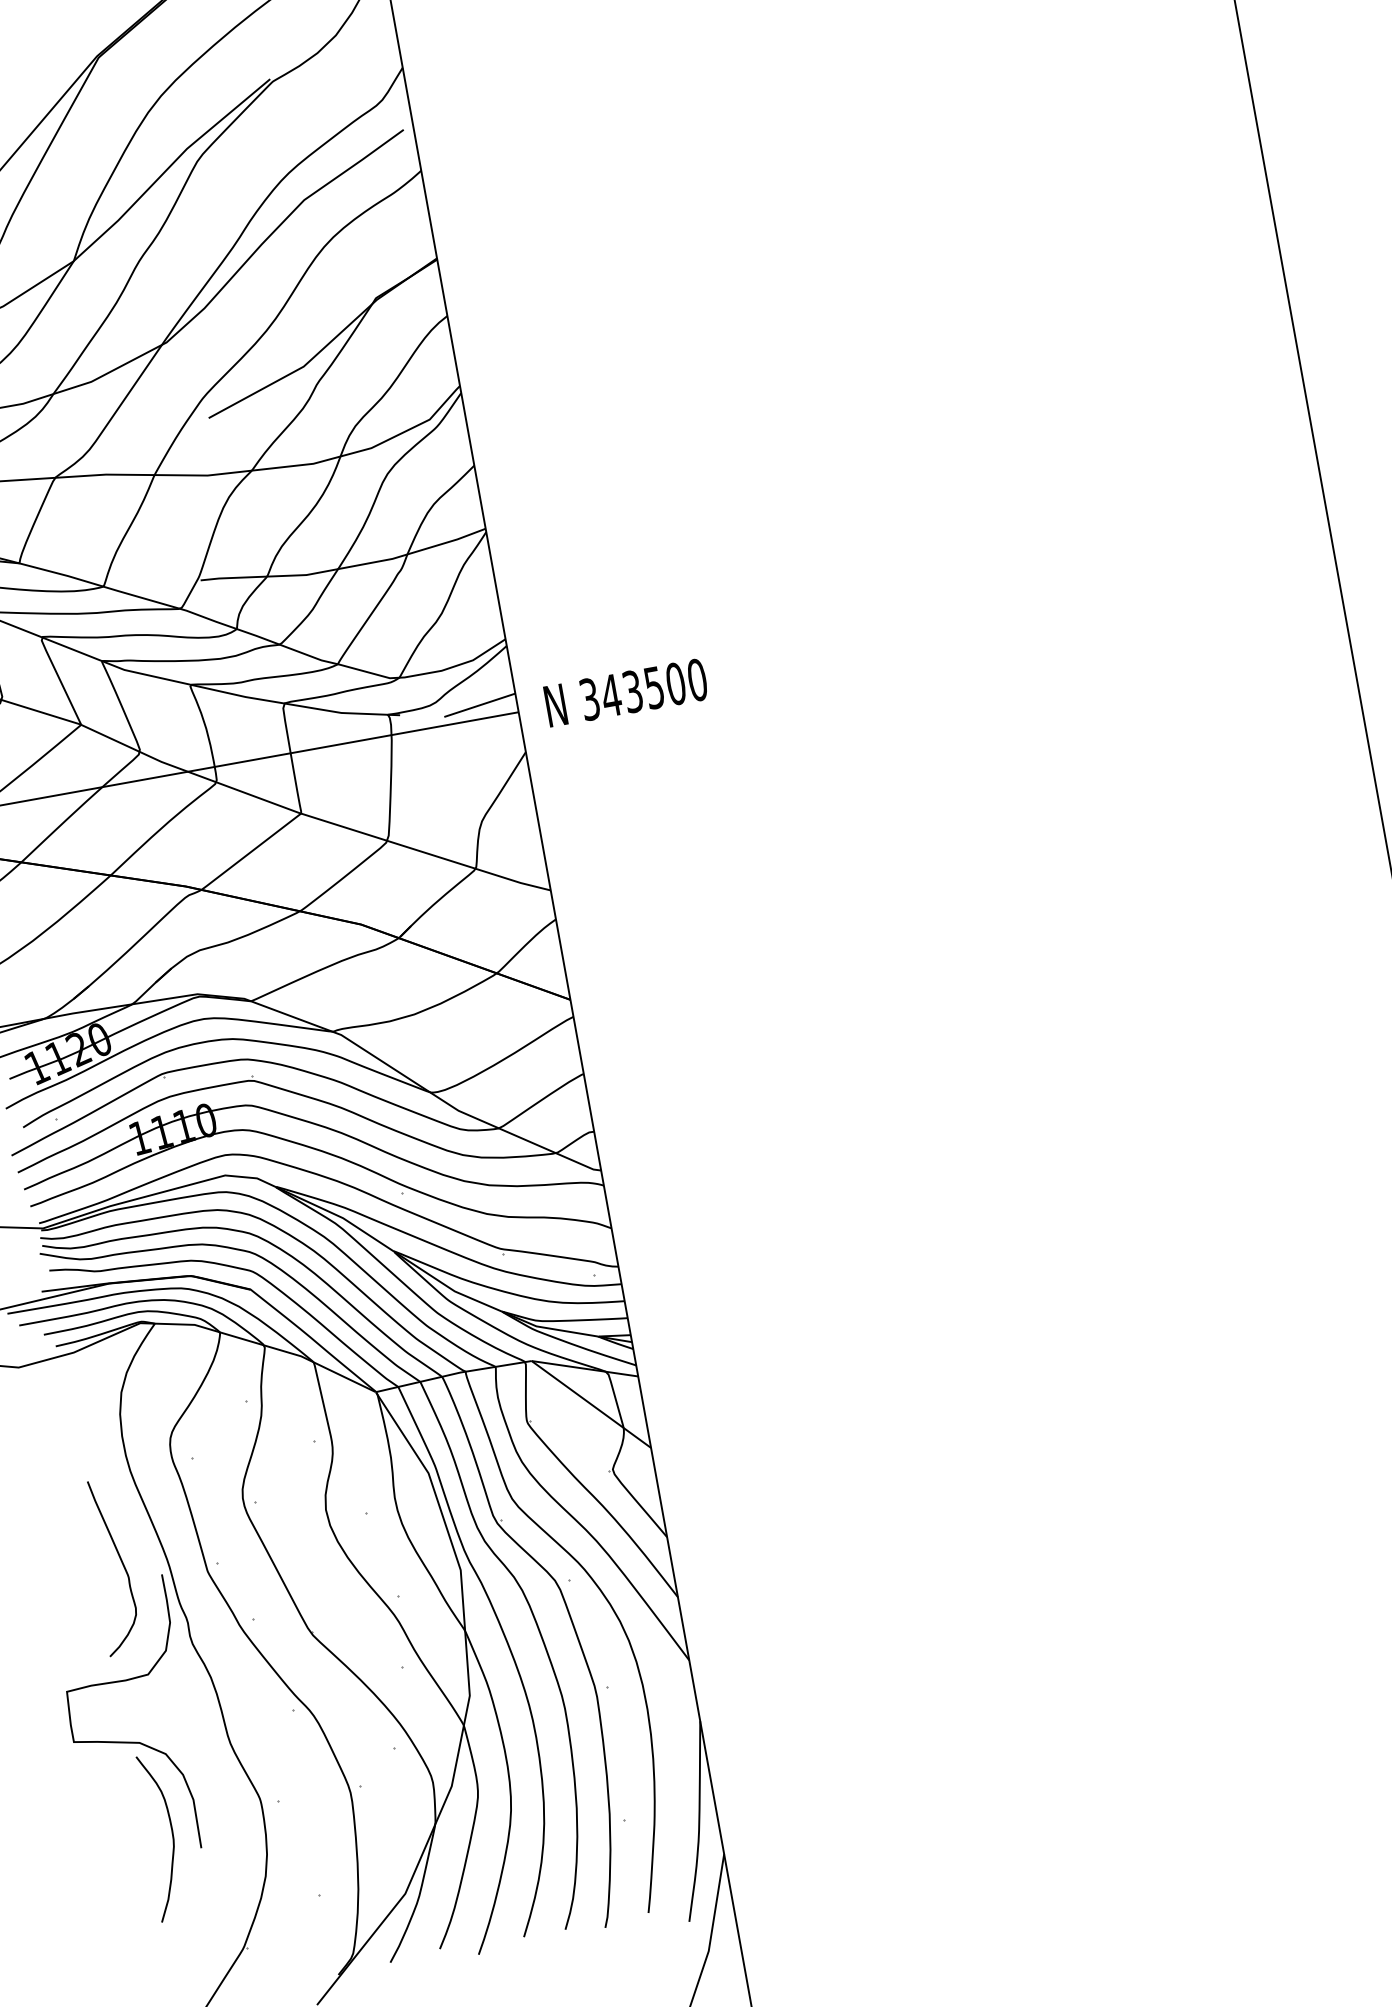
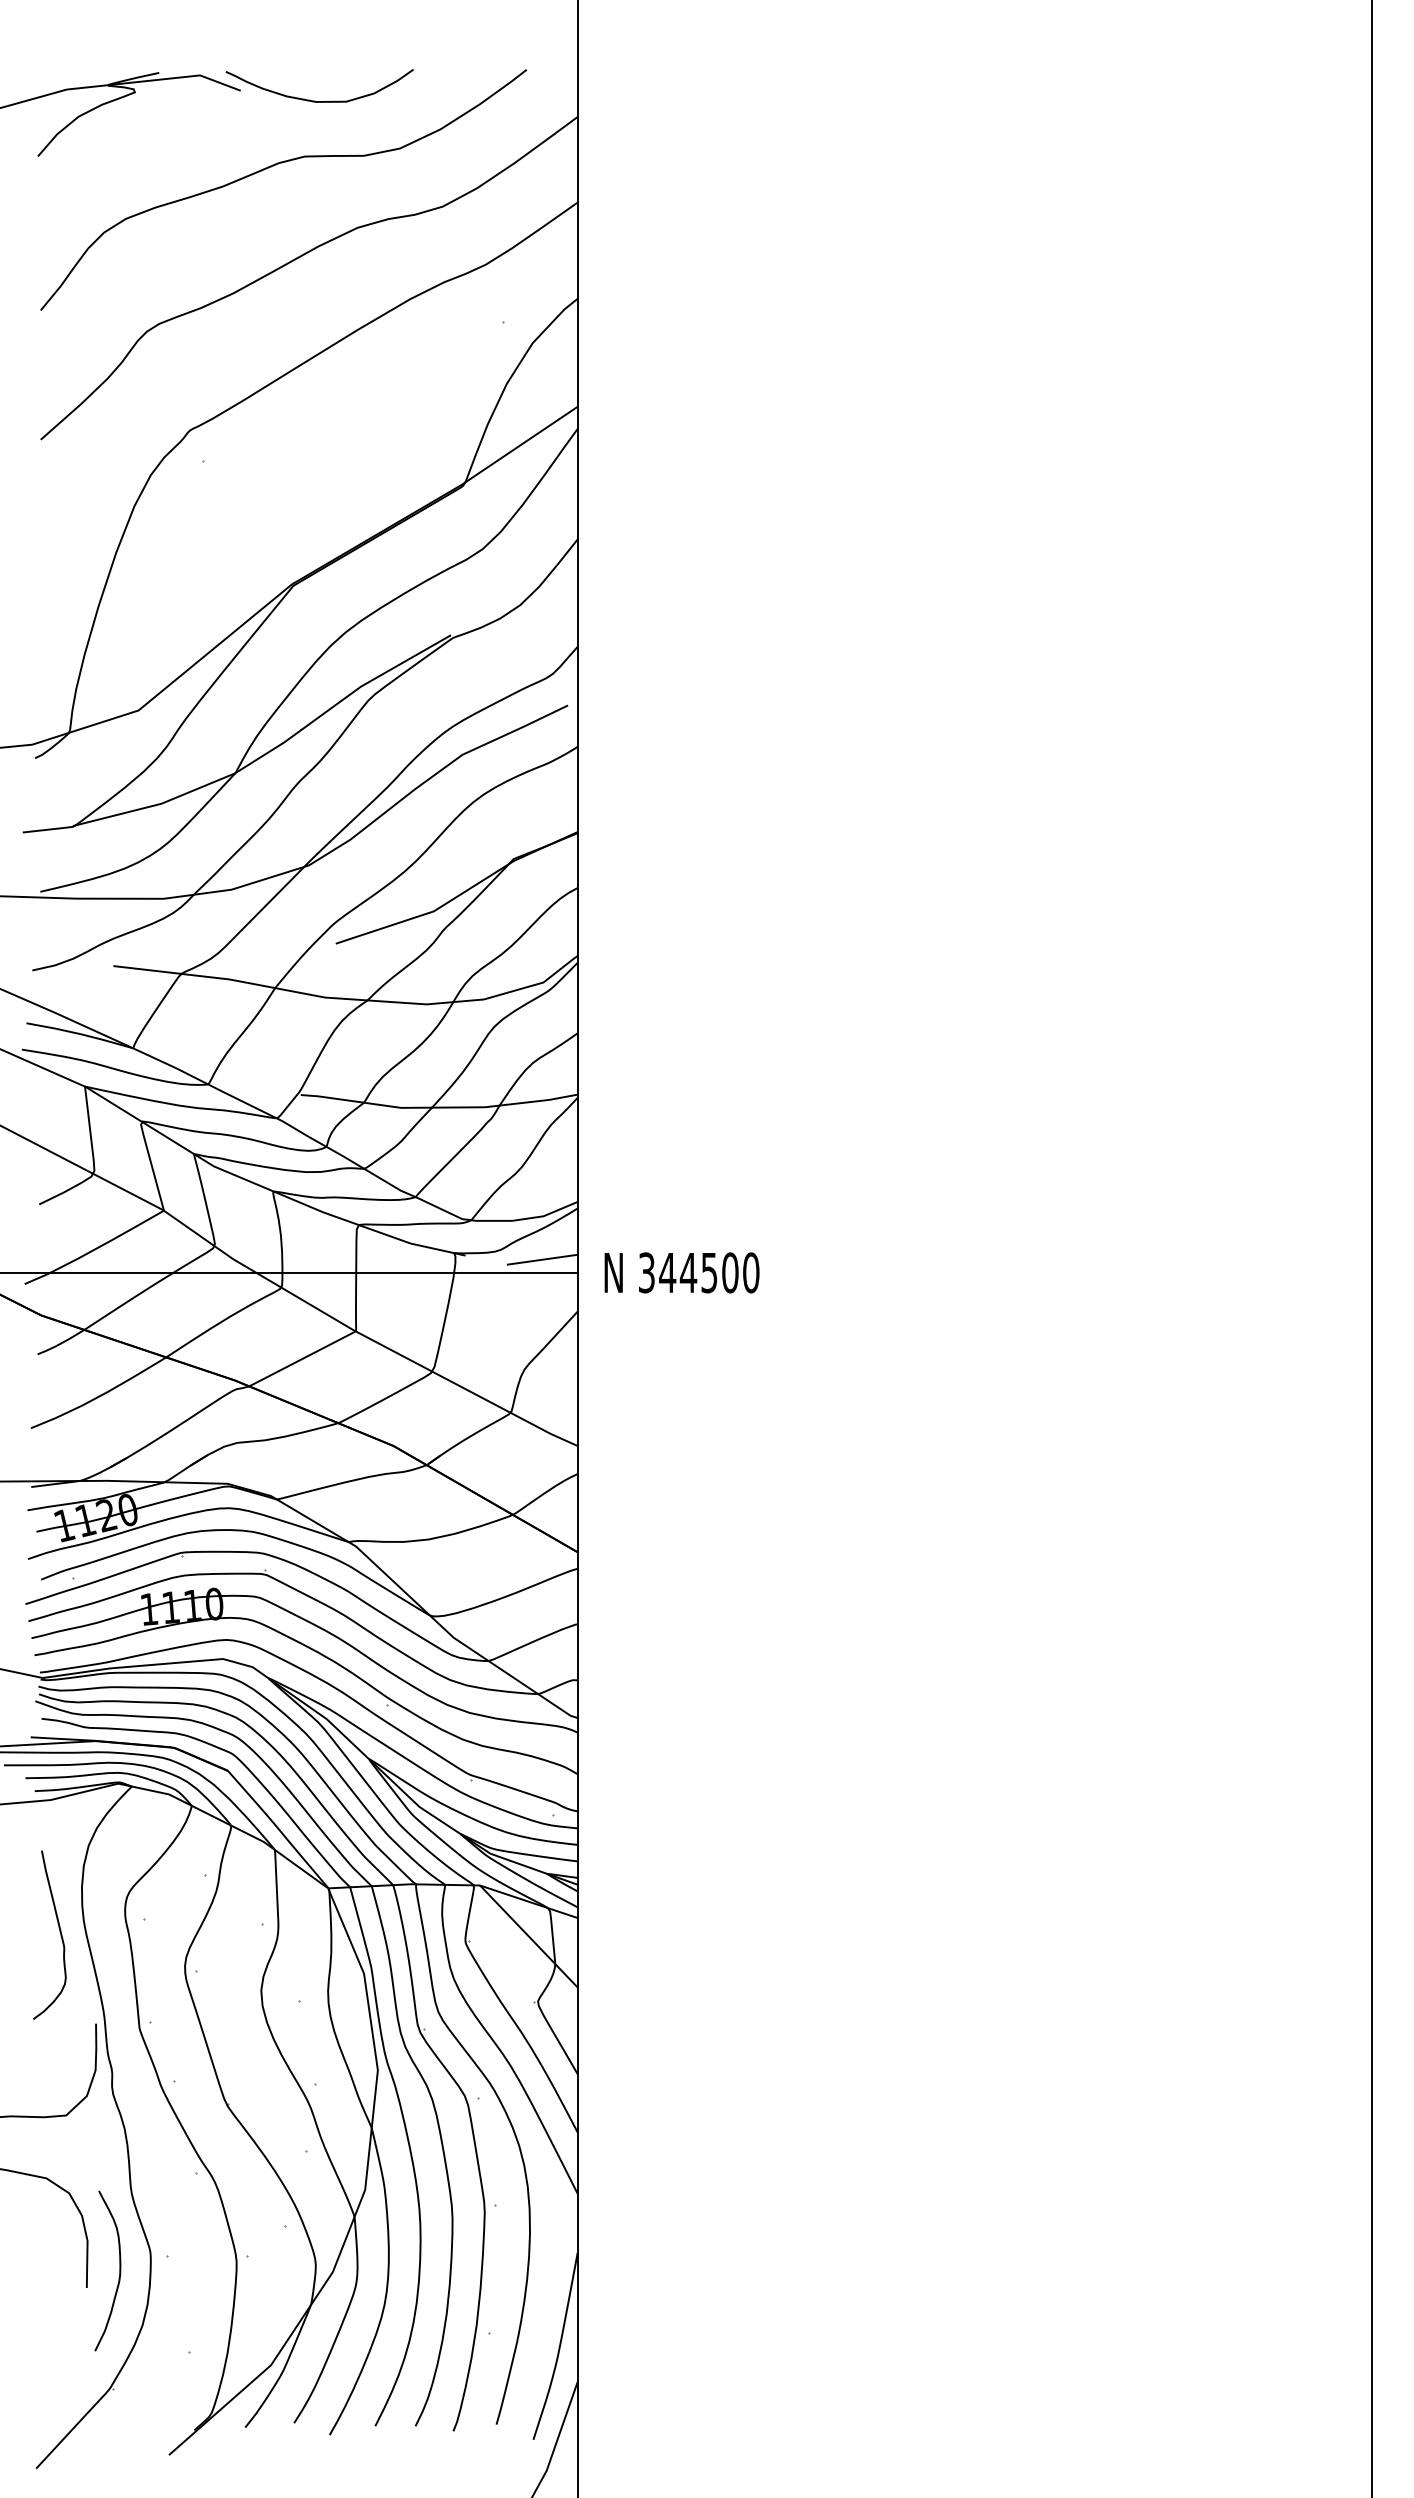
text: (632, 691) -> (688, 1272), 343500 -> 344500
curve: (120, 1562) -> (59, 1932), moved
curve: (172, 1834) -> (119, 2270), moved

